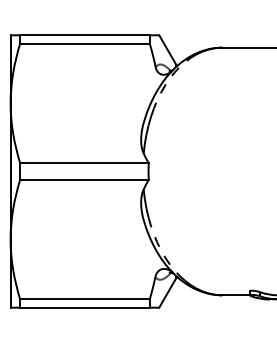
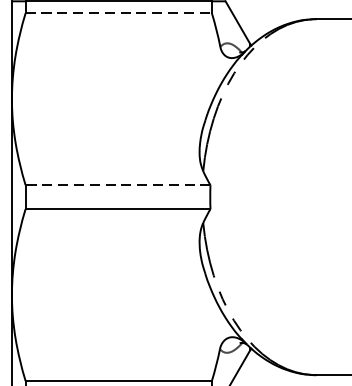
line: (84, 43) -> (118, 13), solid -> dashed
line: (83, 163) -> (116, 185), solid -> dashed

